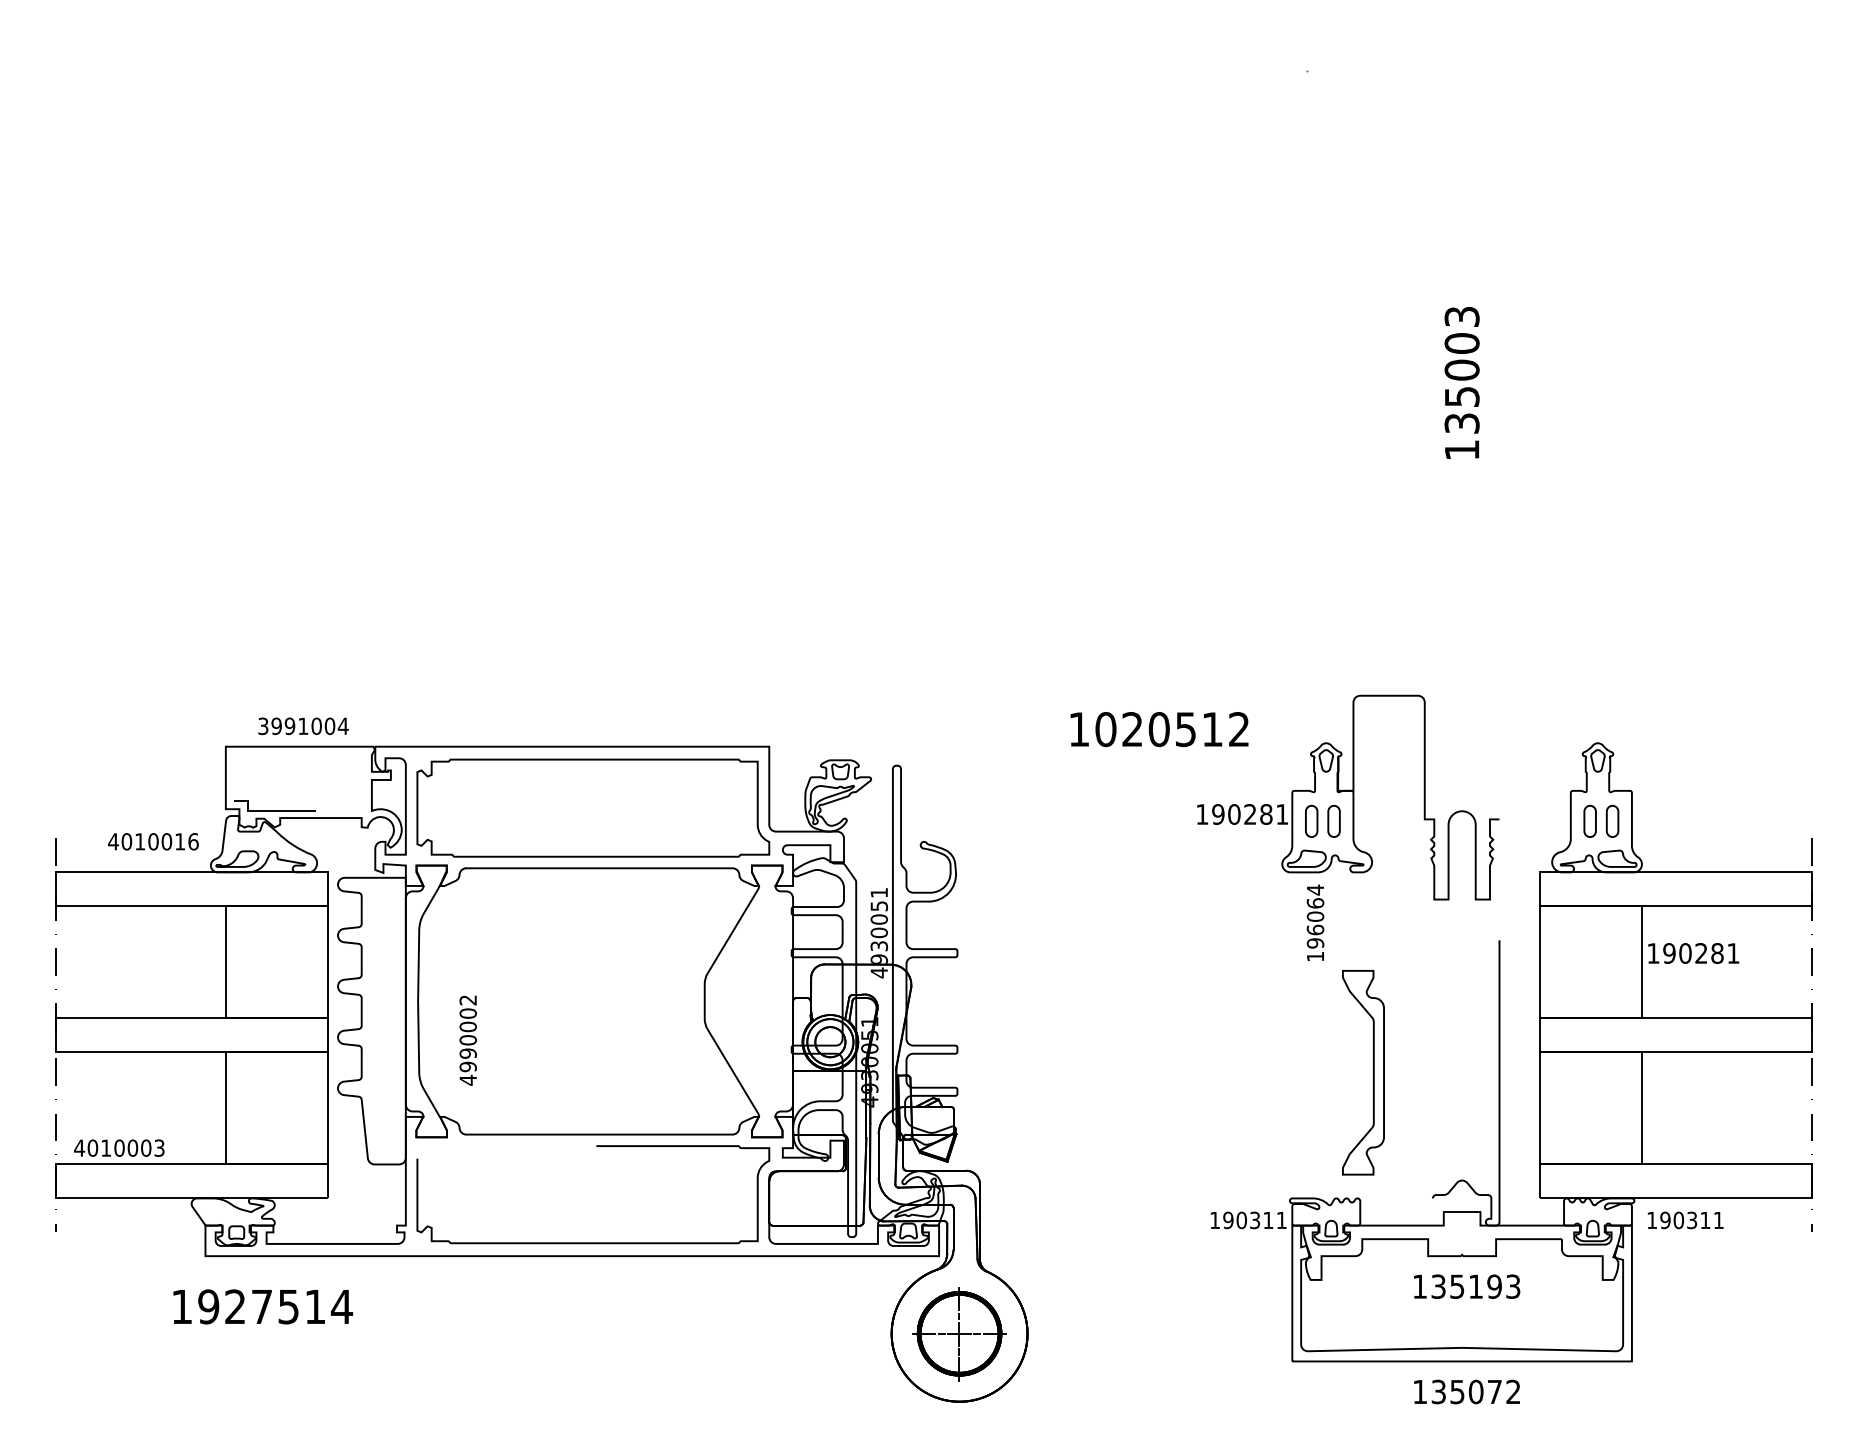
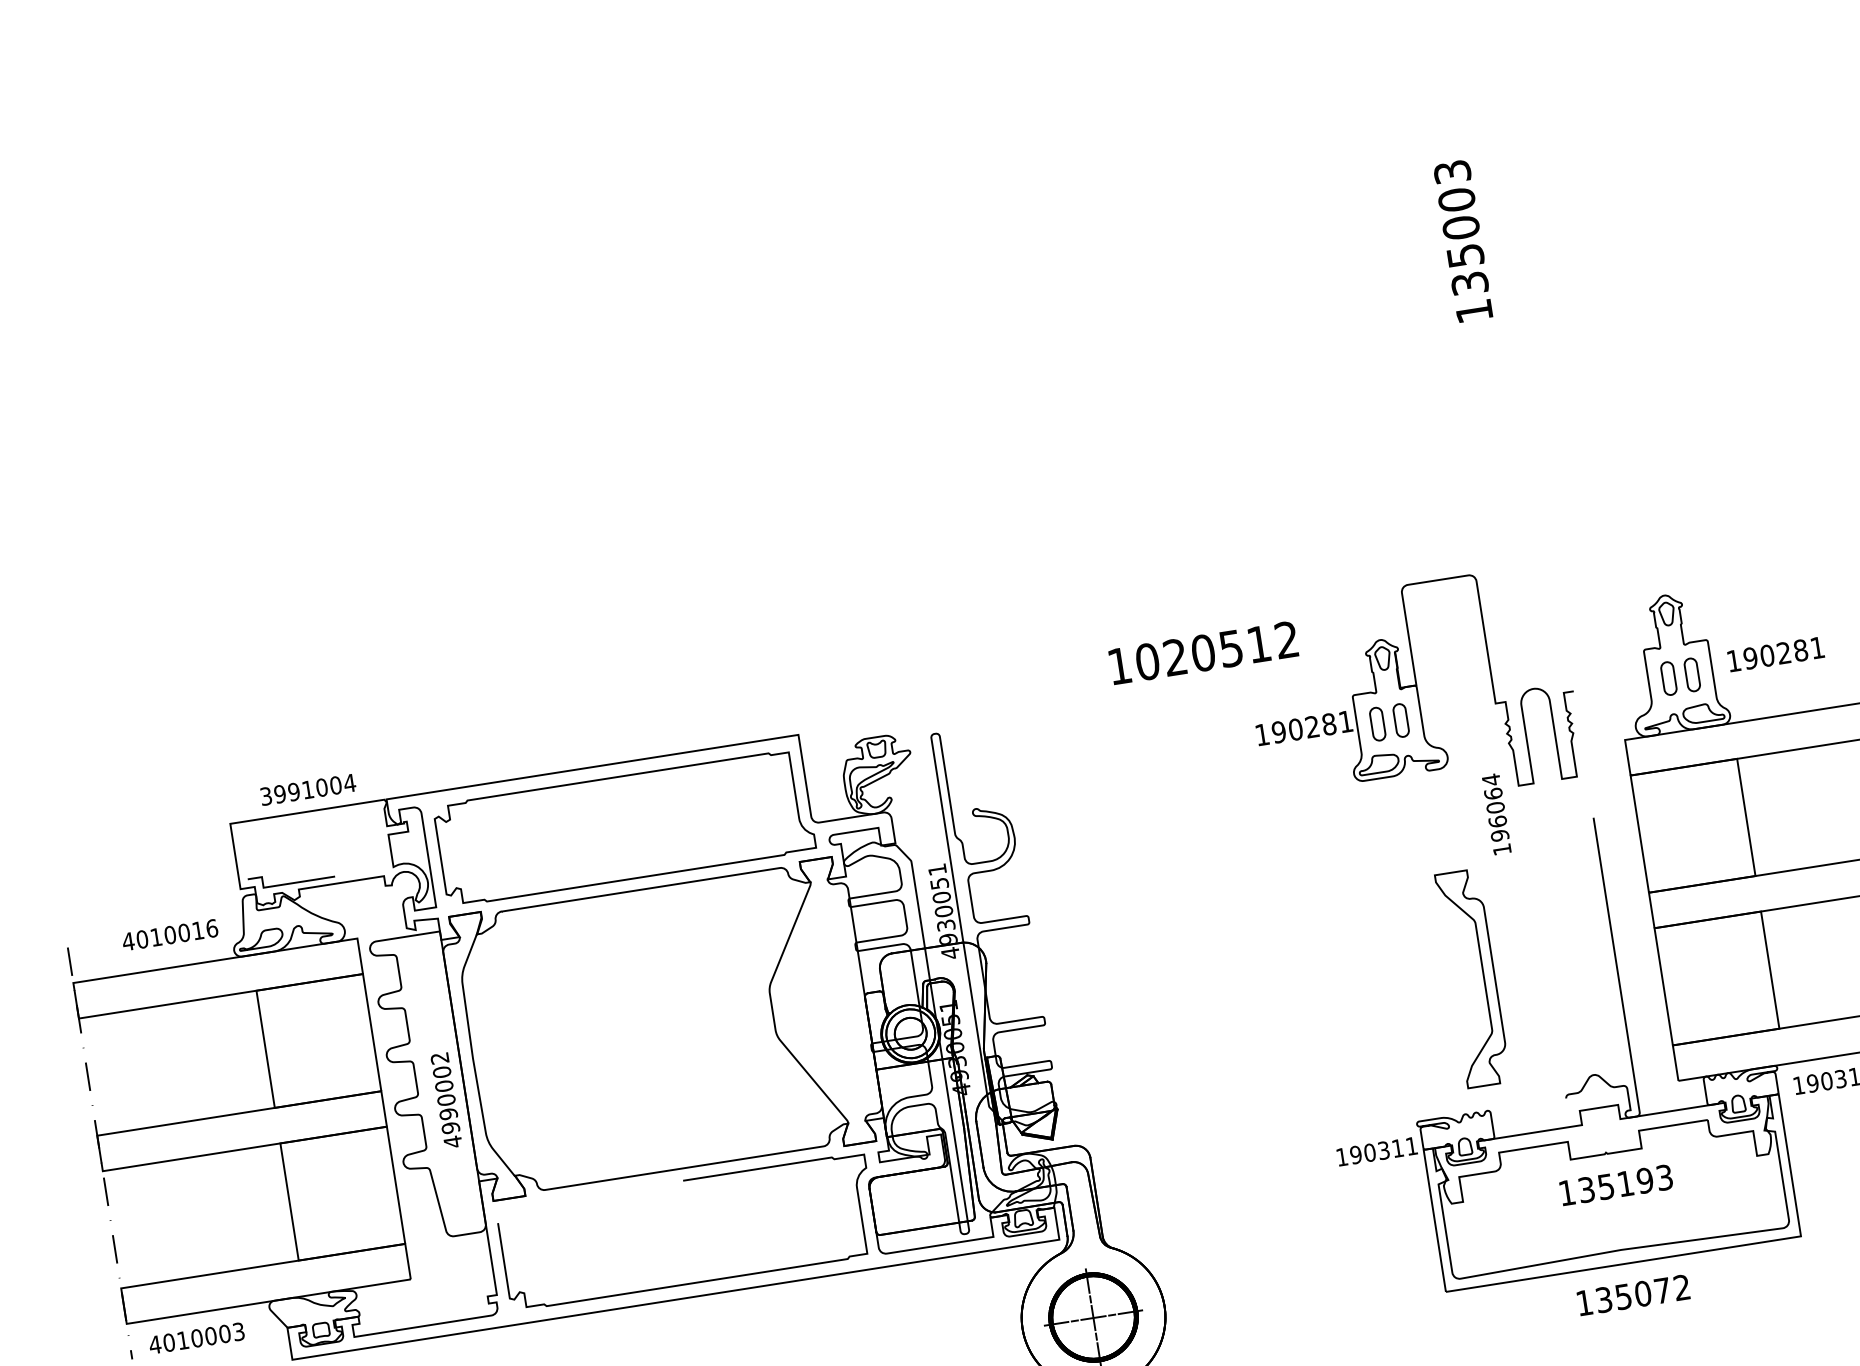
text: (1315, 922) -> (1496, 813), moved
text: (1693, 953) -> (1775, 654), moved
text: (467, 1040) -> (445, 1100), moved
text: (119, 1147) -> (196, 1337), moved

